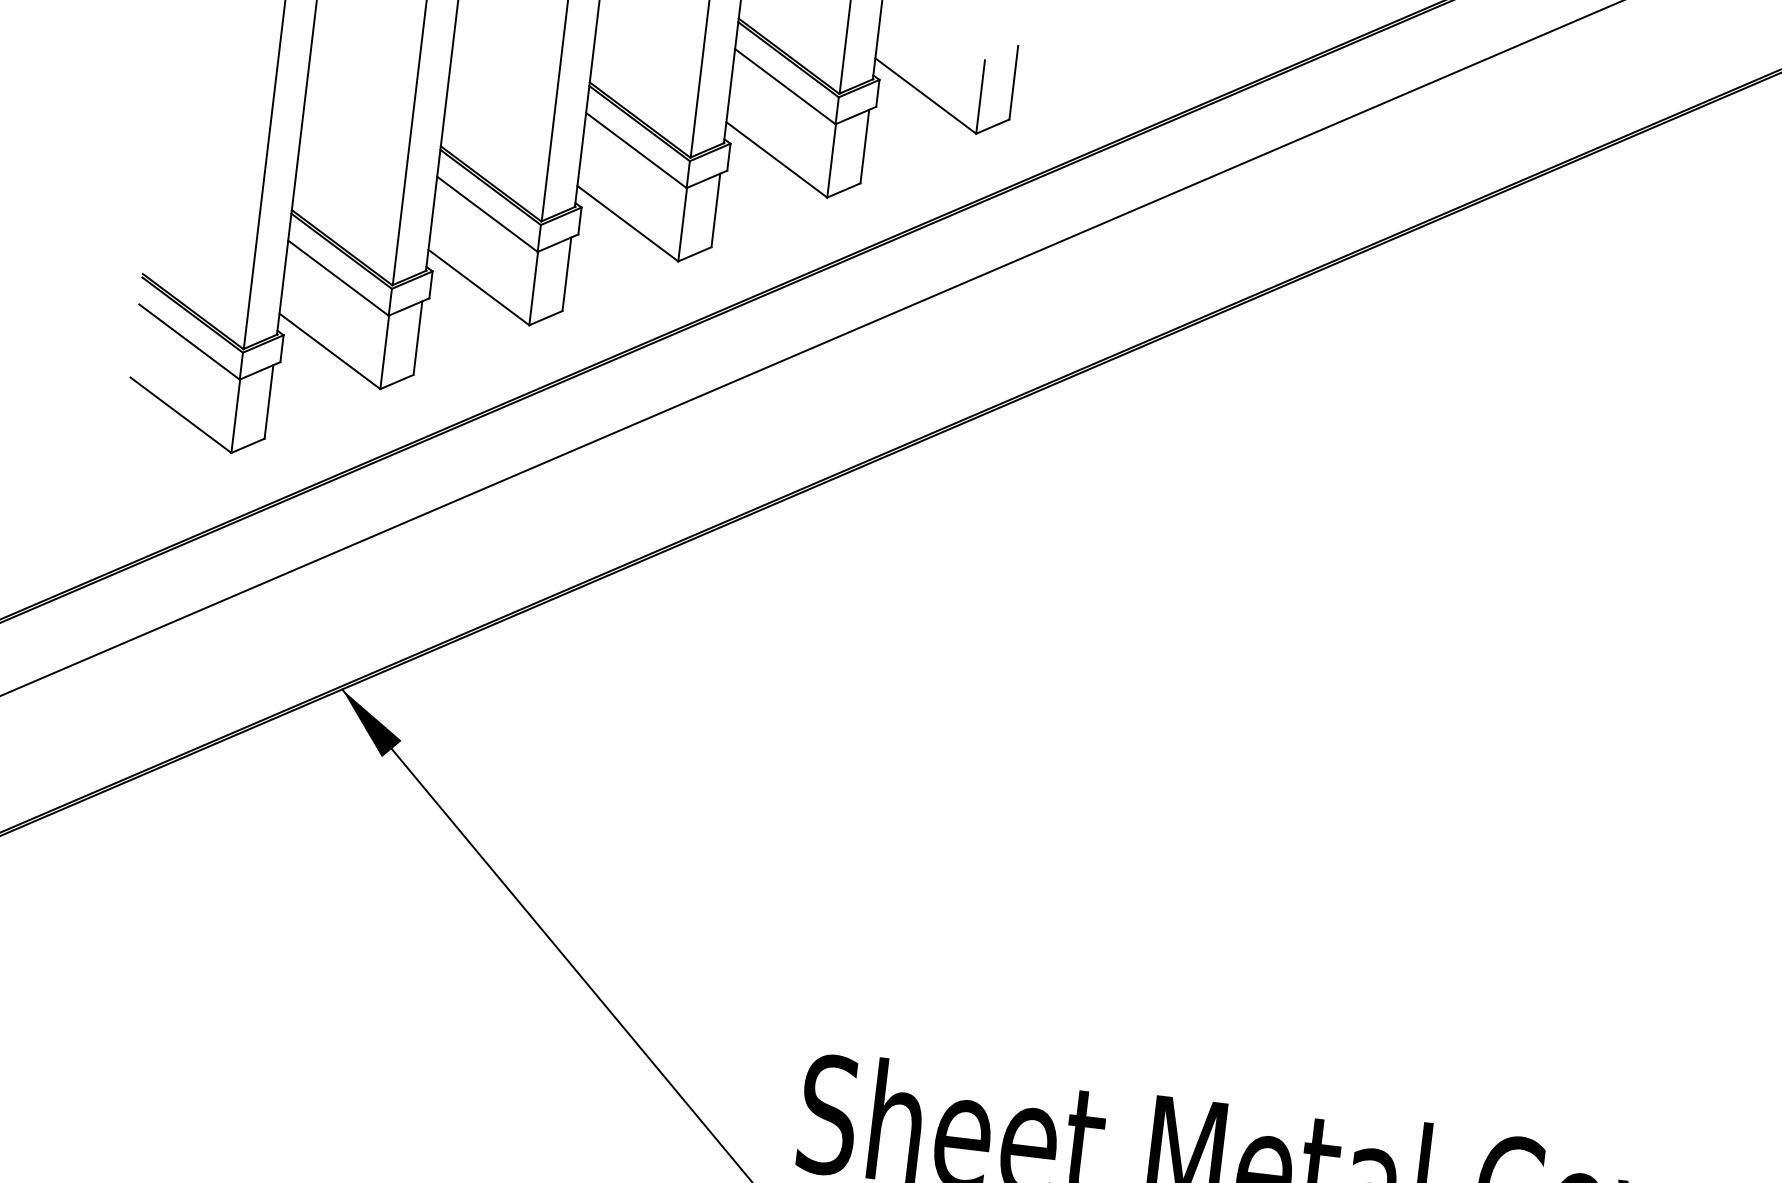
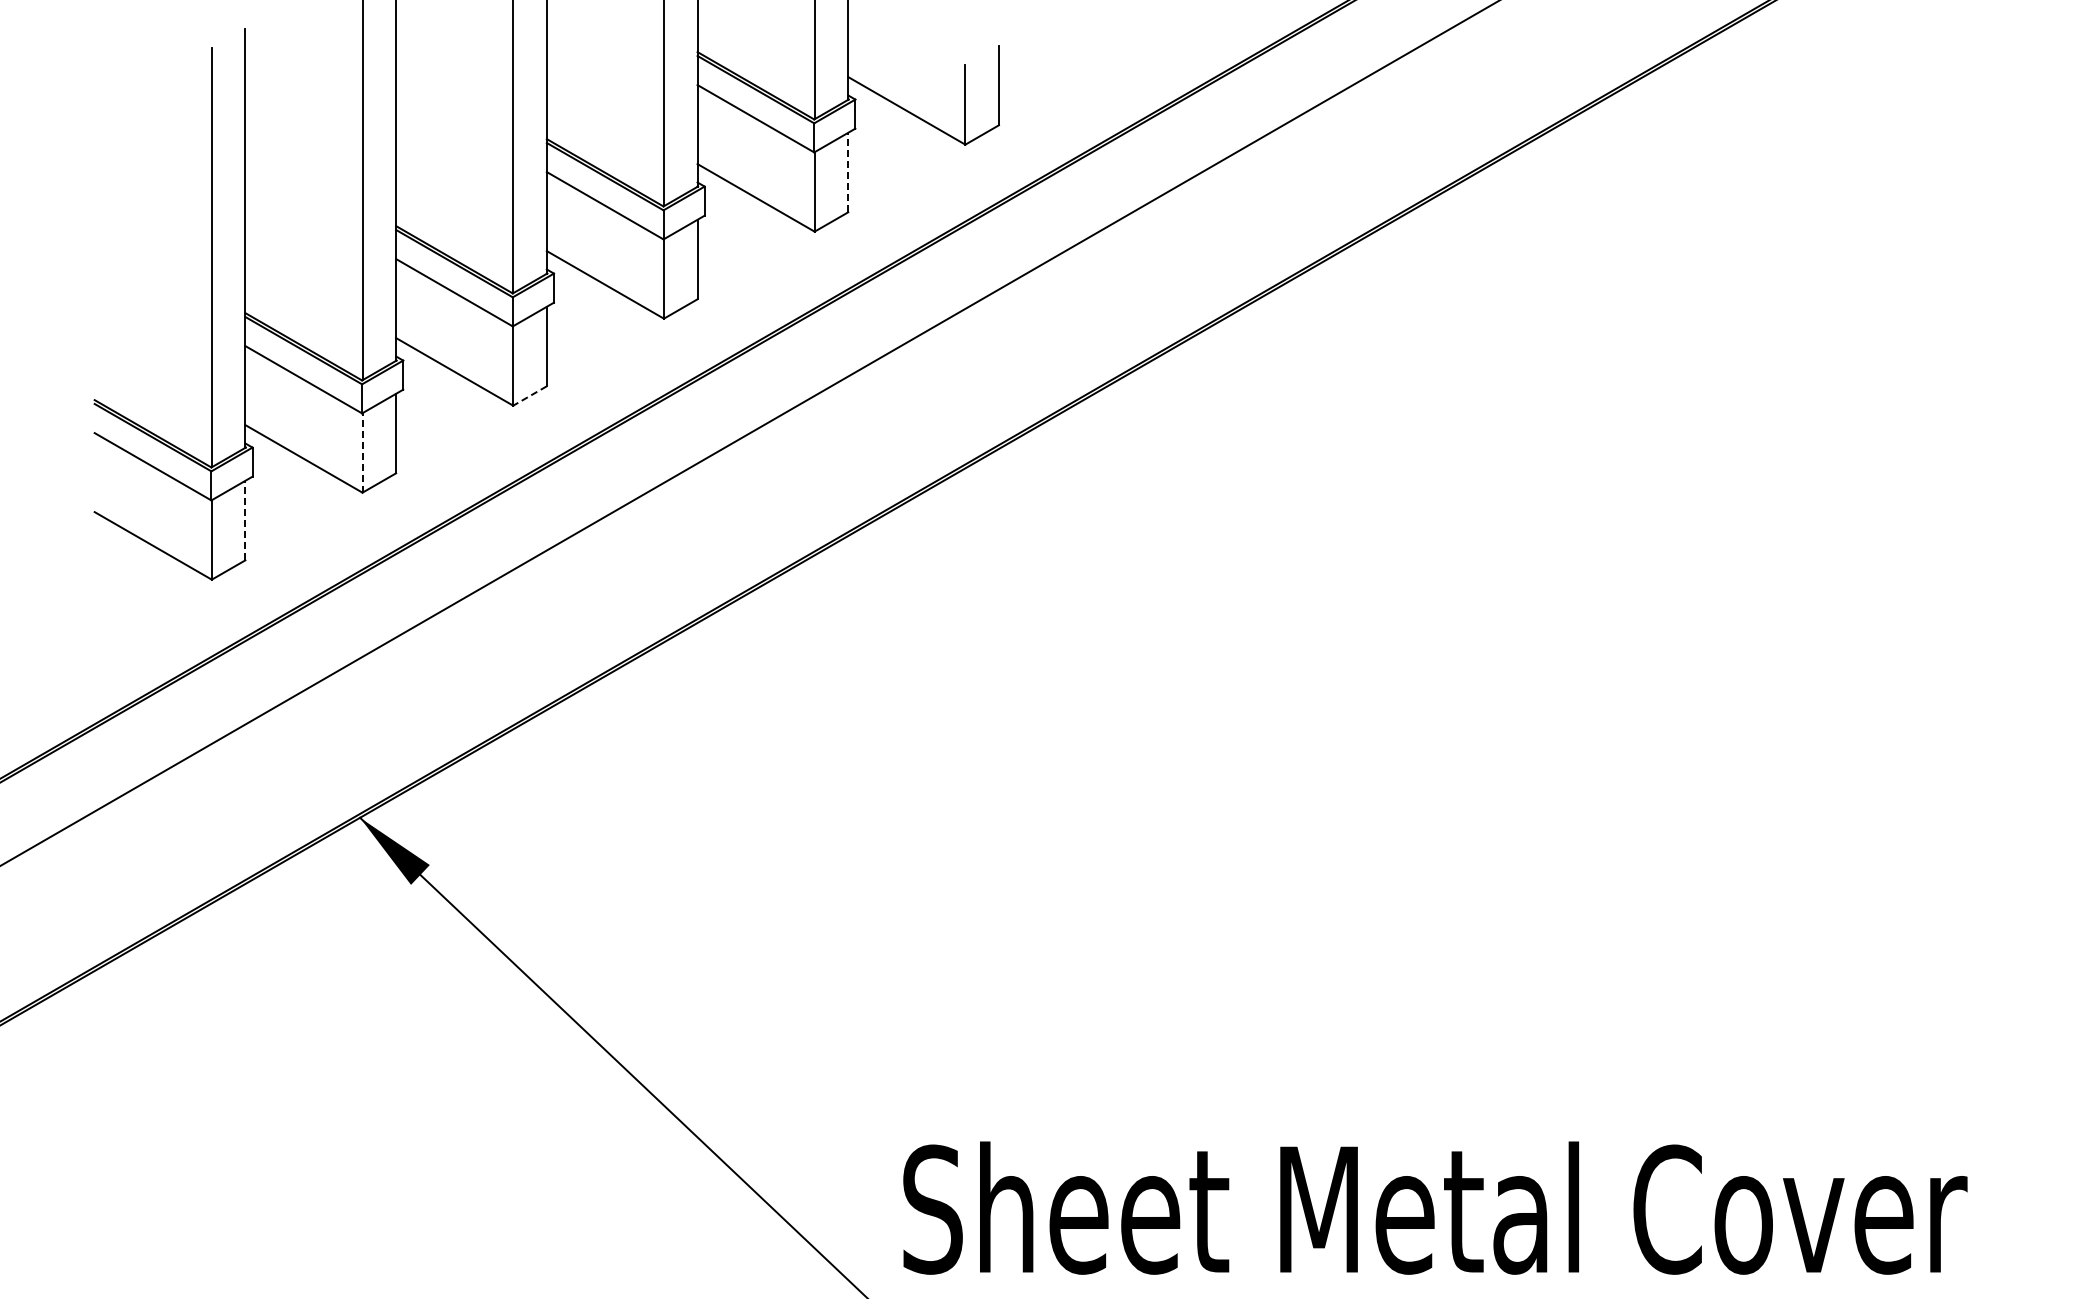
line: (865, 146) -> (848, 172), solid -> dashed
line: (545, 318) -> (529, 396), solid -> dashed
line: (384, 351) -> (362, 452), solid -> dashed
line: (269, 401) -> (245, 520), solid -> dashed

